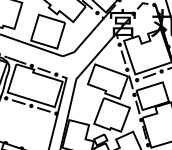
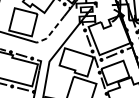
line: (80, 44) -> (51, 31), solid -> dashed

